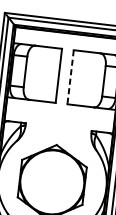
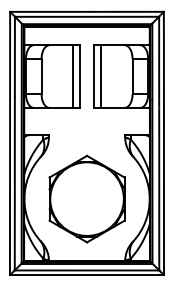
line: (52, 75) -> (72, 76), added
line: (77, 77) -> (101, 76), added
line: (70, 78) -> (93, 77), dashed -> solid

